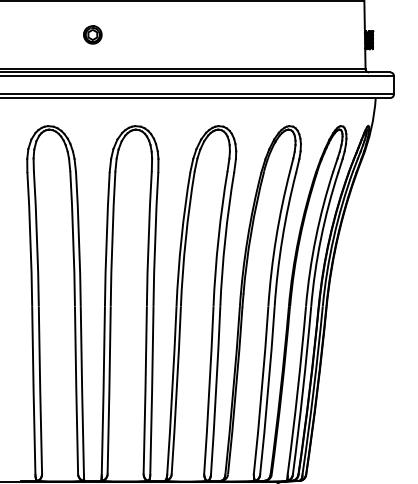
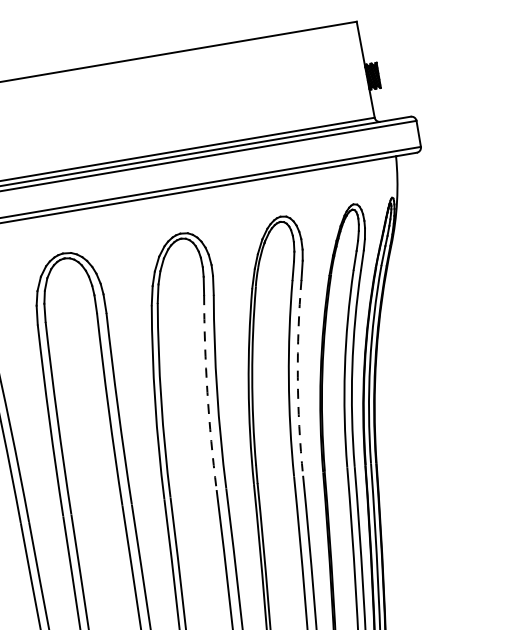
arc: (218, 238) -> (207, 392), solid -> dashed
arc: (282, 238) -> (297, 377), solid -> dashed

